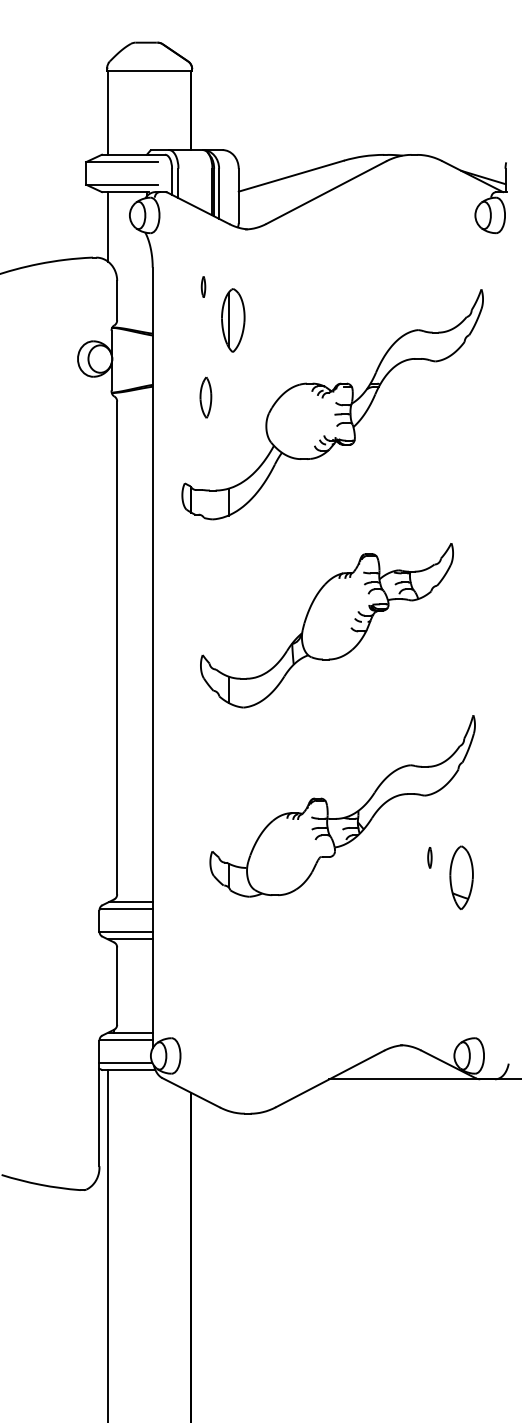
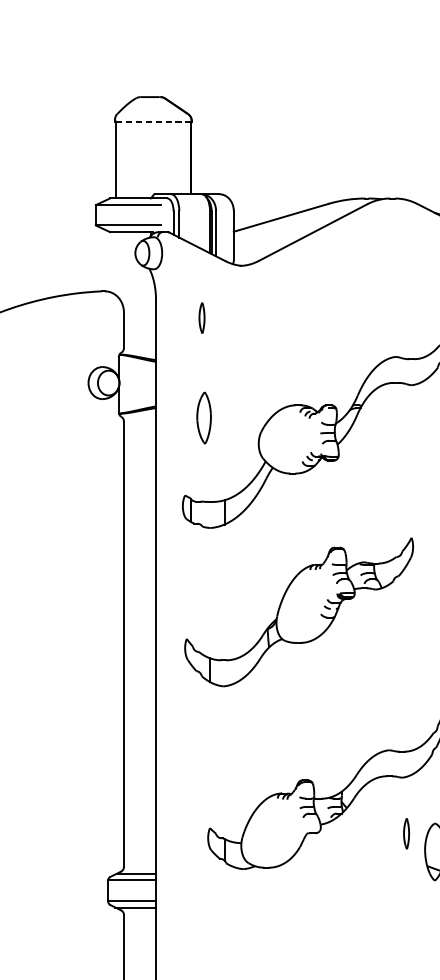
line: (149, 70) -> (153, 122), solid -> dashed
line: (108, 226) -> (116, 263), removed
part: (203, 286) -> (201, 317), size x1.6
part: (233, 320) -> (229, 348), removed
part: (205, 397) -> (203, 417), size x1.4
part: (326, 625) -> (298, 612), moved
part: (429, 857) -> (406, 833), size x1.6

